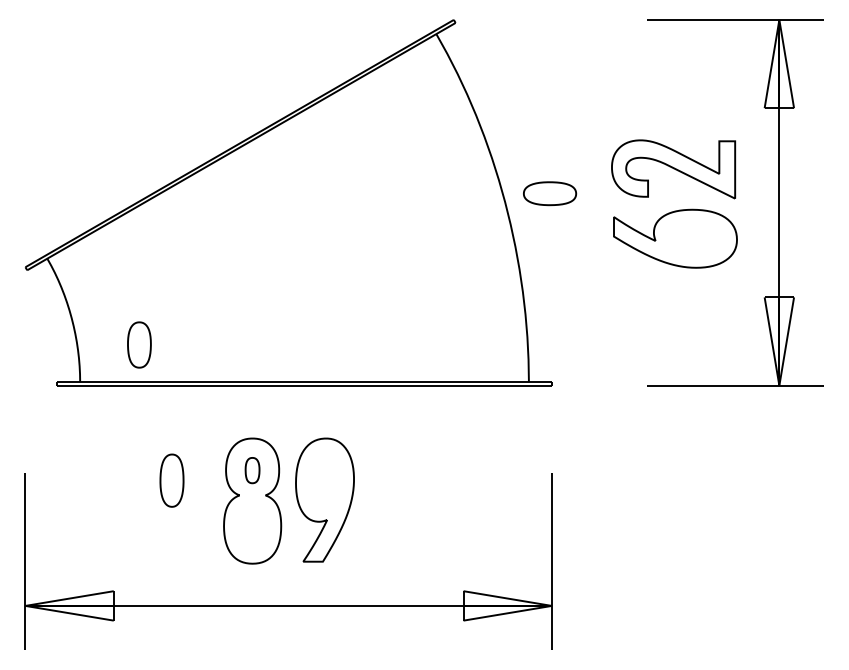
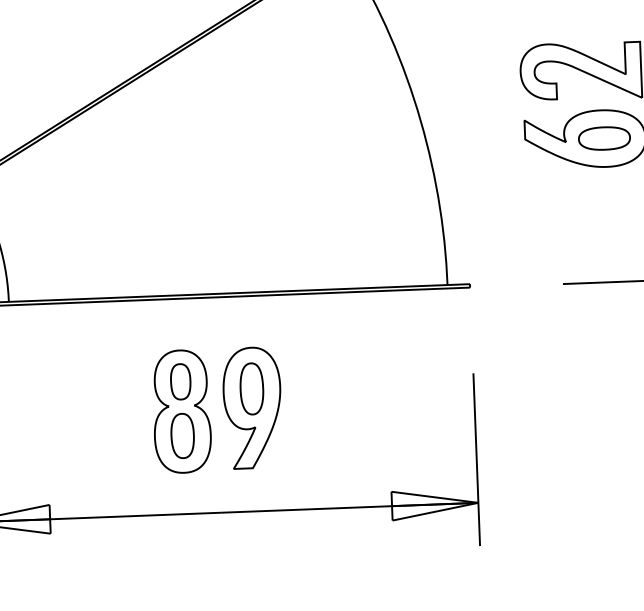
part: (550, 193) -> (604, 138), moved
part: (139, 344) -> (182, 435), moved
part: (252, 470) -> (180, 381), size x1.43
part: (171, 480) -> (251, 388), moved

